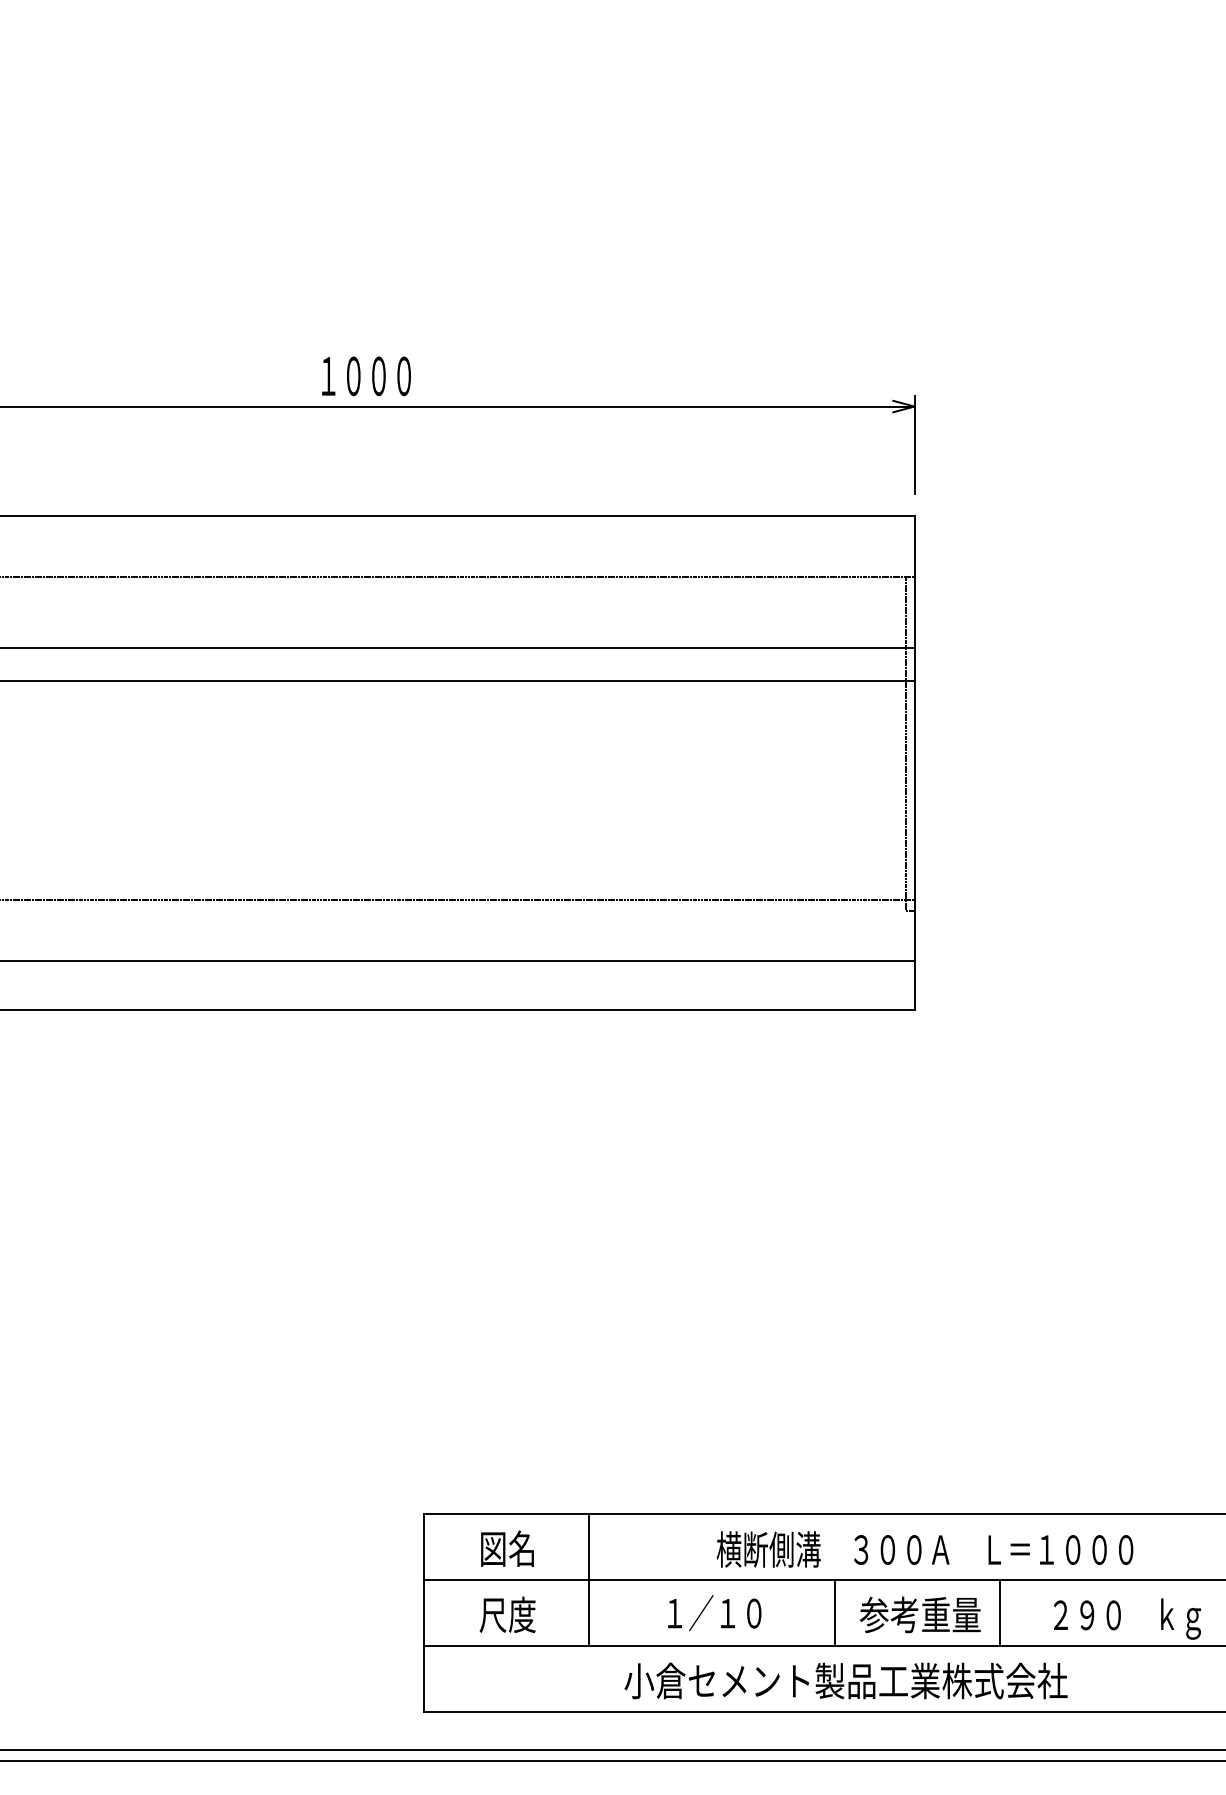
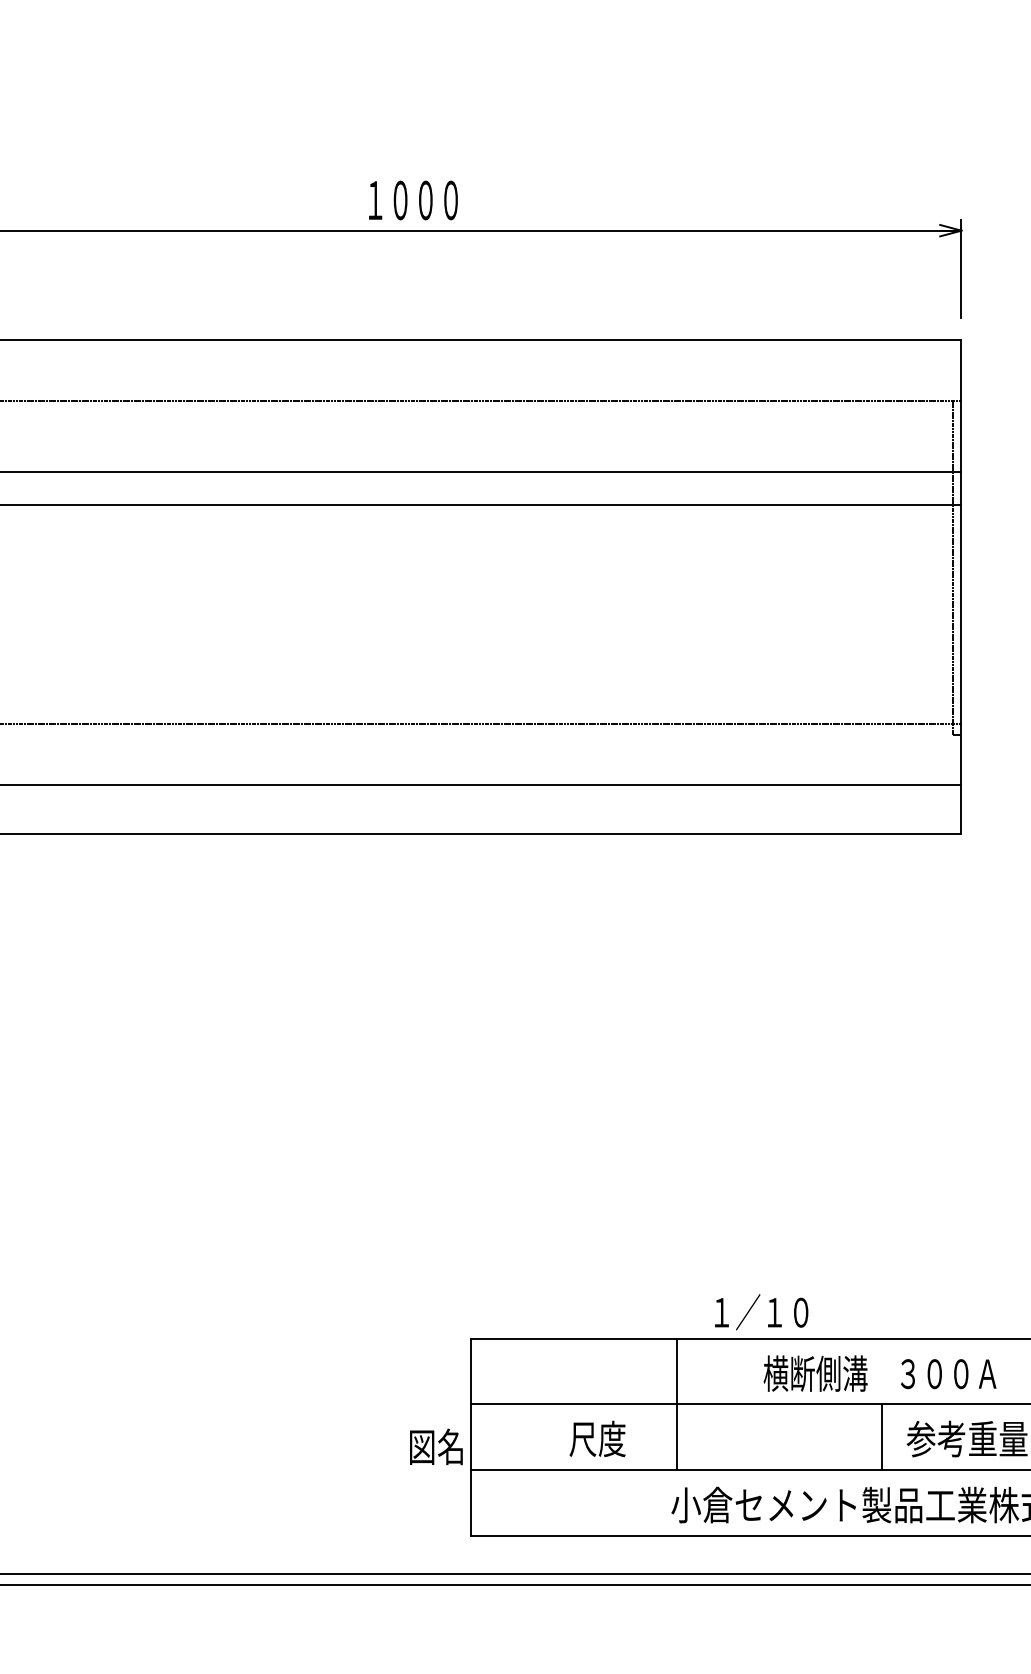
text: (507, 1548) -> (436, 1446), moved
line: (588, 1580) -> (676, 1404), moved
text: (714, 1613) -> (761, 1312), moved
text: (507, 1614) -> (597, 1438), moved

